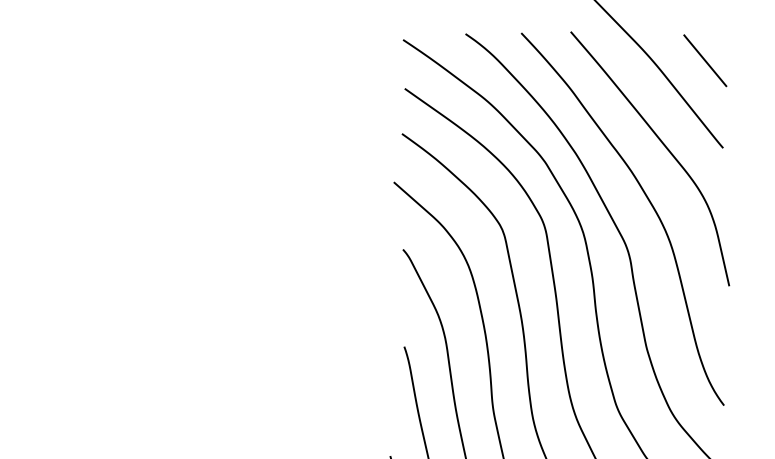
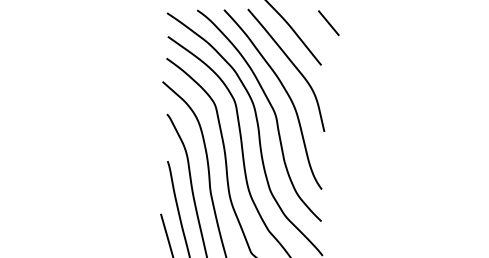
line: (704, 61) -> (328, 23), moved

